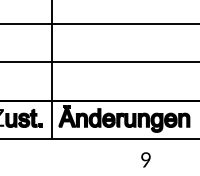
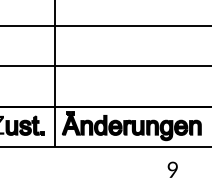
text: (145, 159) -> (172, 169), moved

